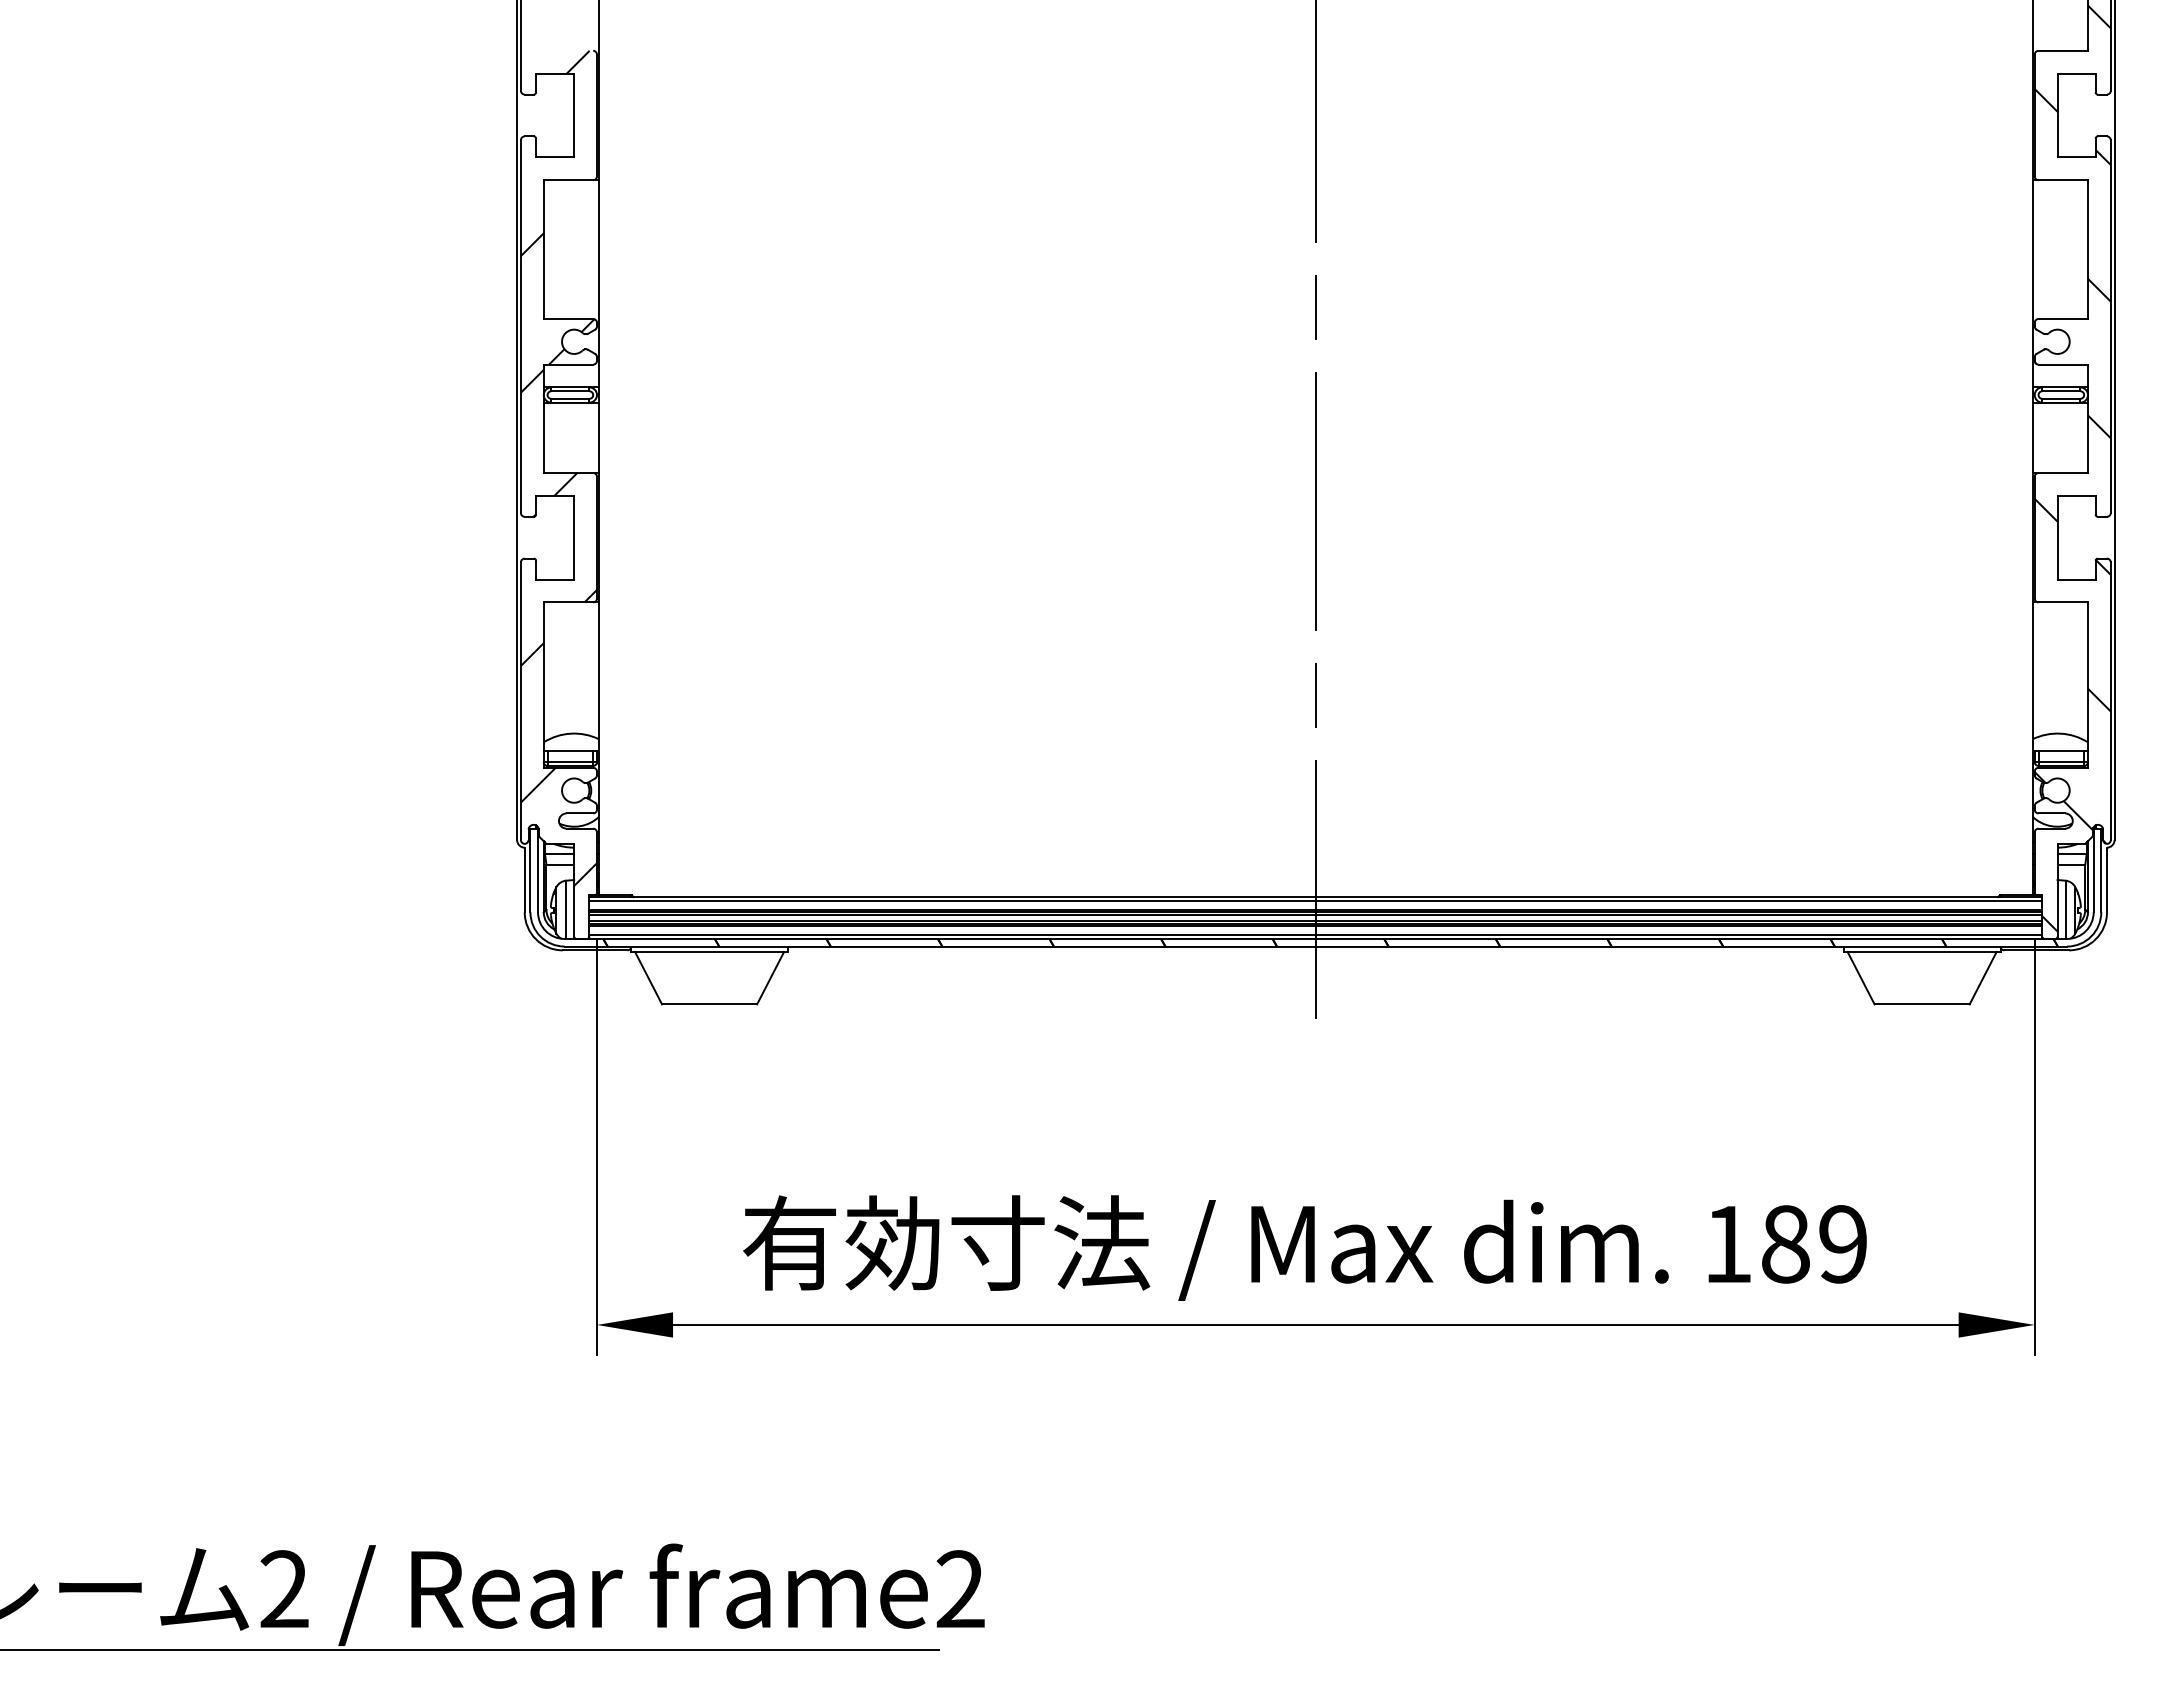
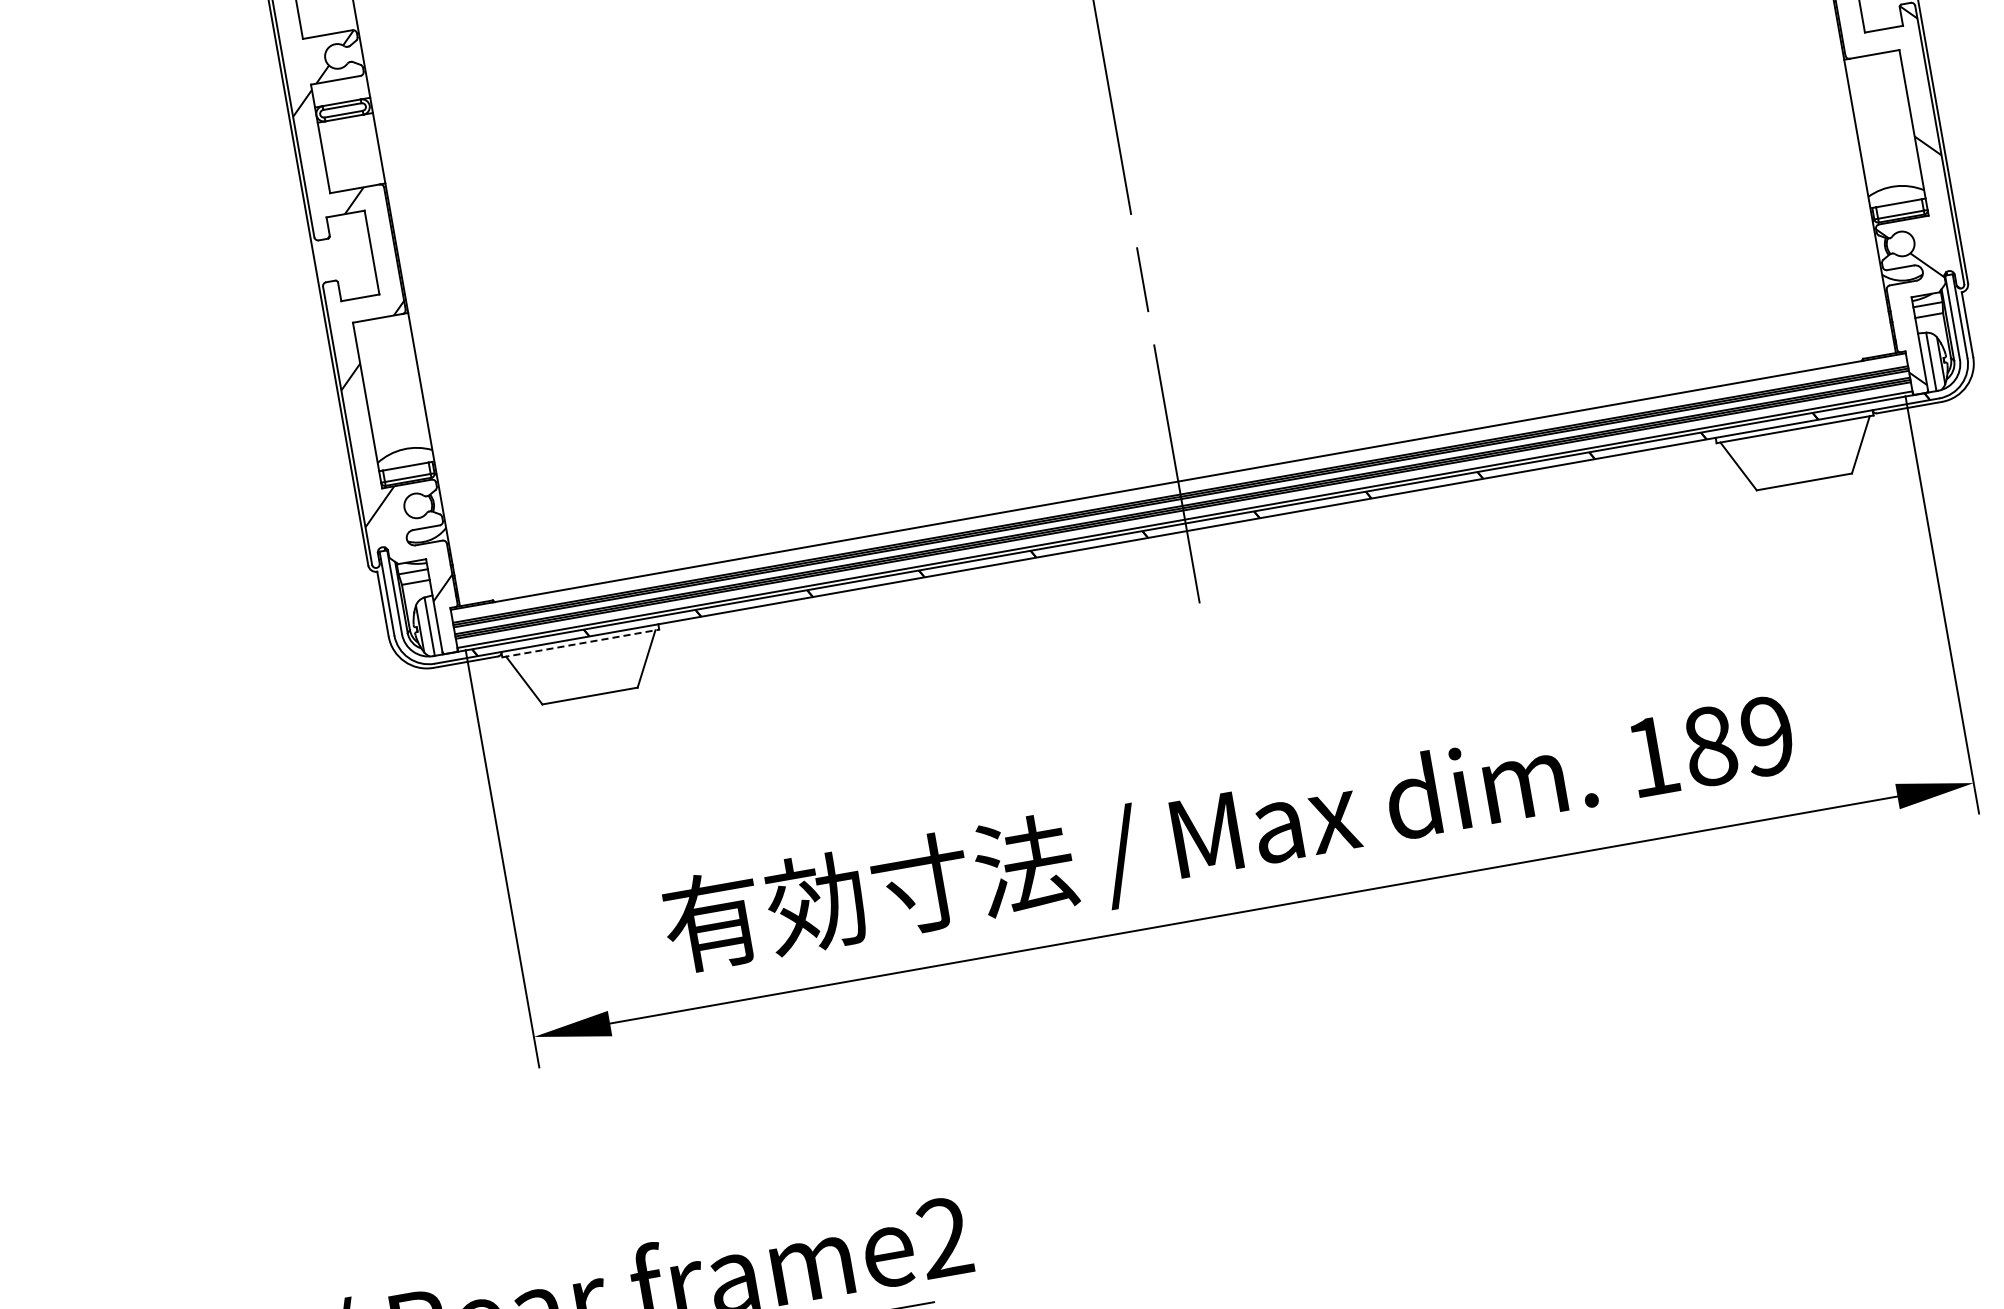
line: (1315, 900) -> (1178, 485), removed
line: (710, 951) -> (581, 642), solid -> dashed

